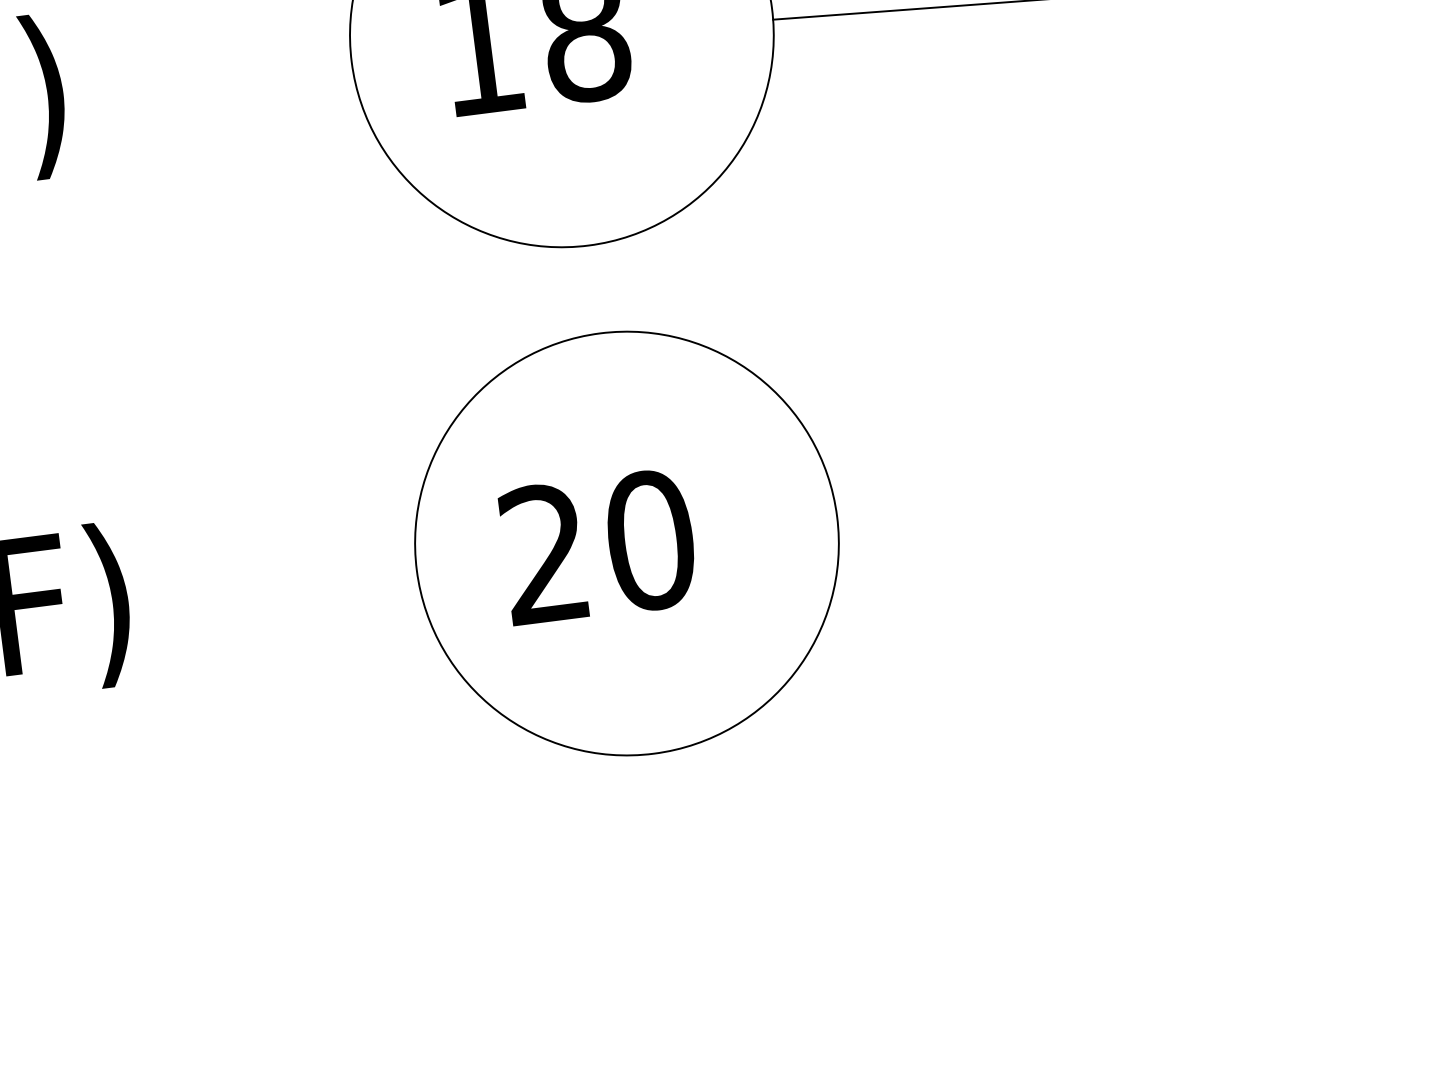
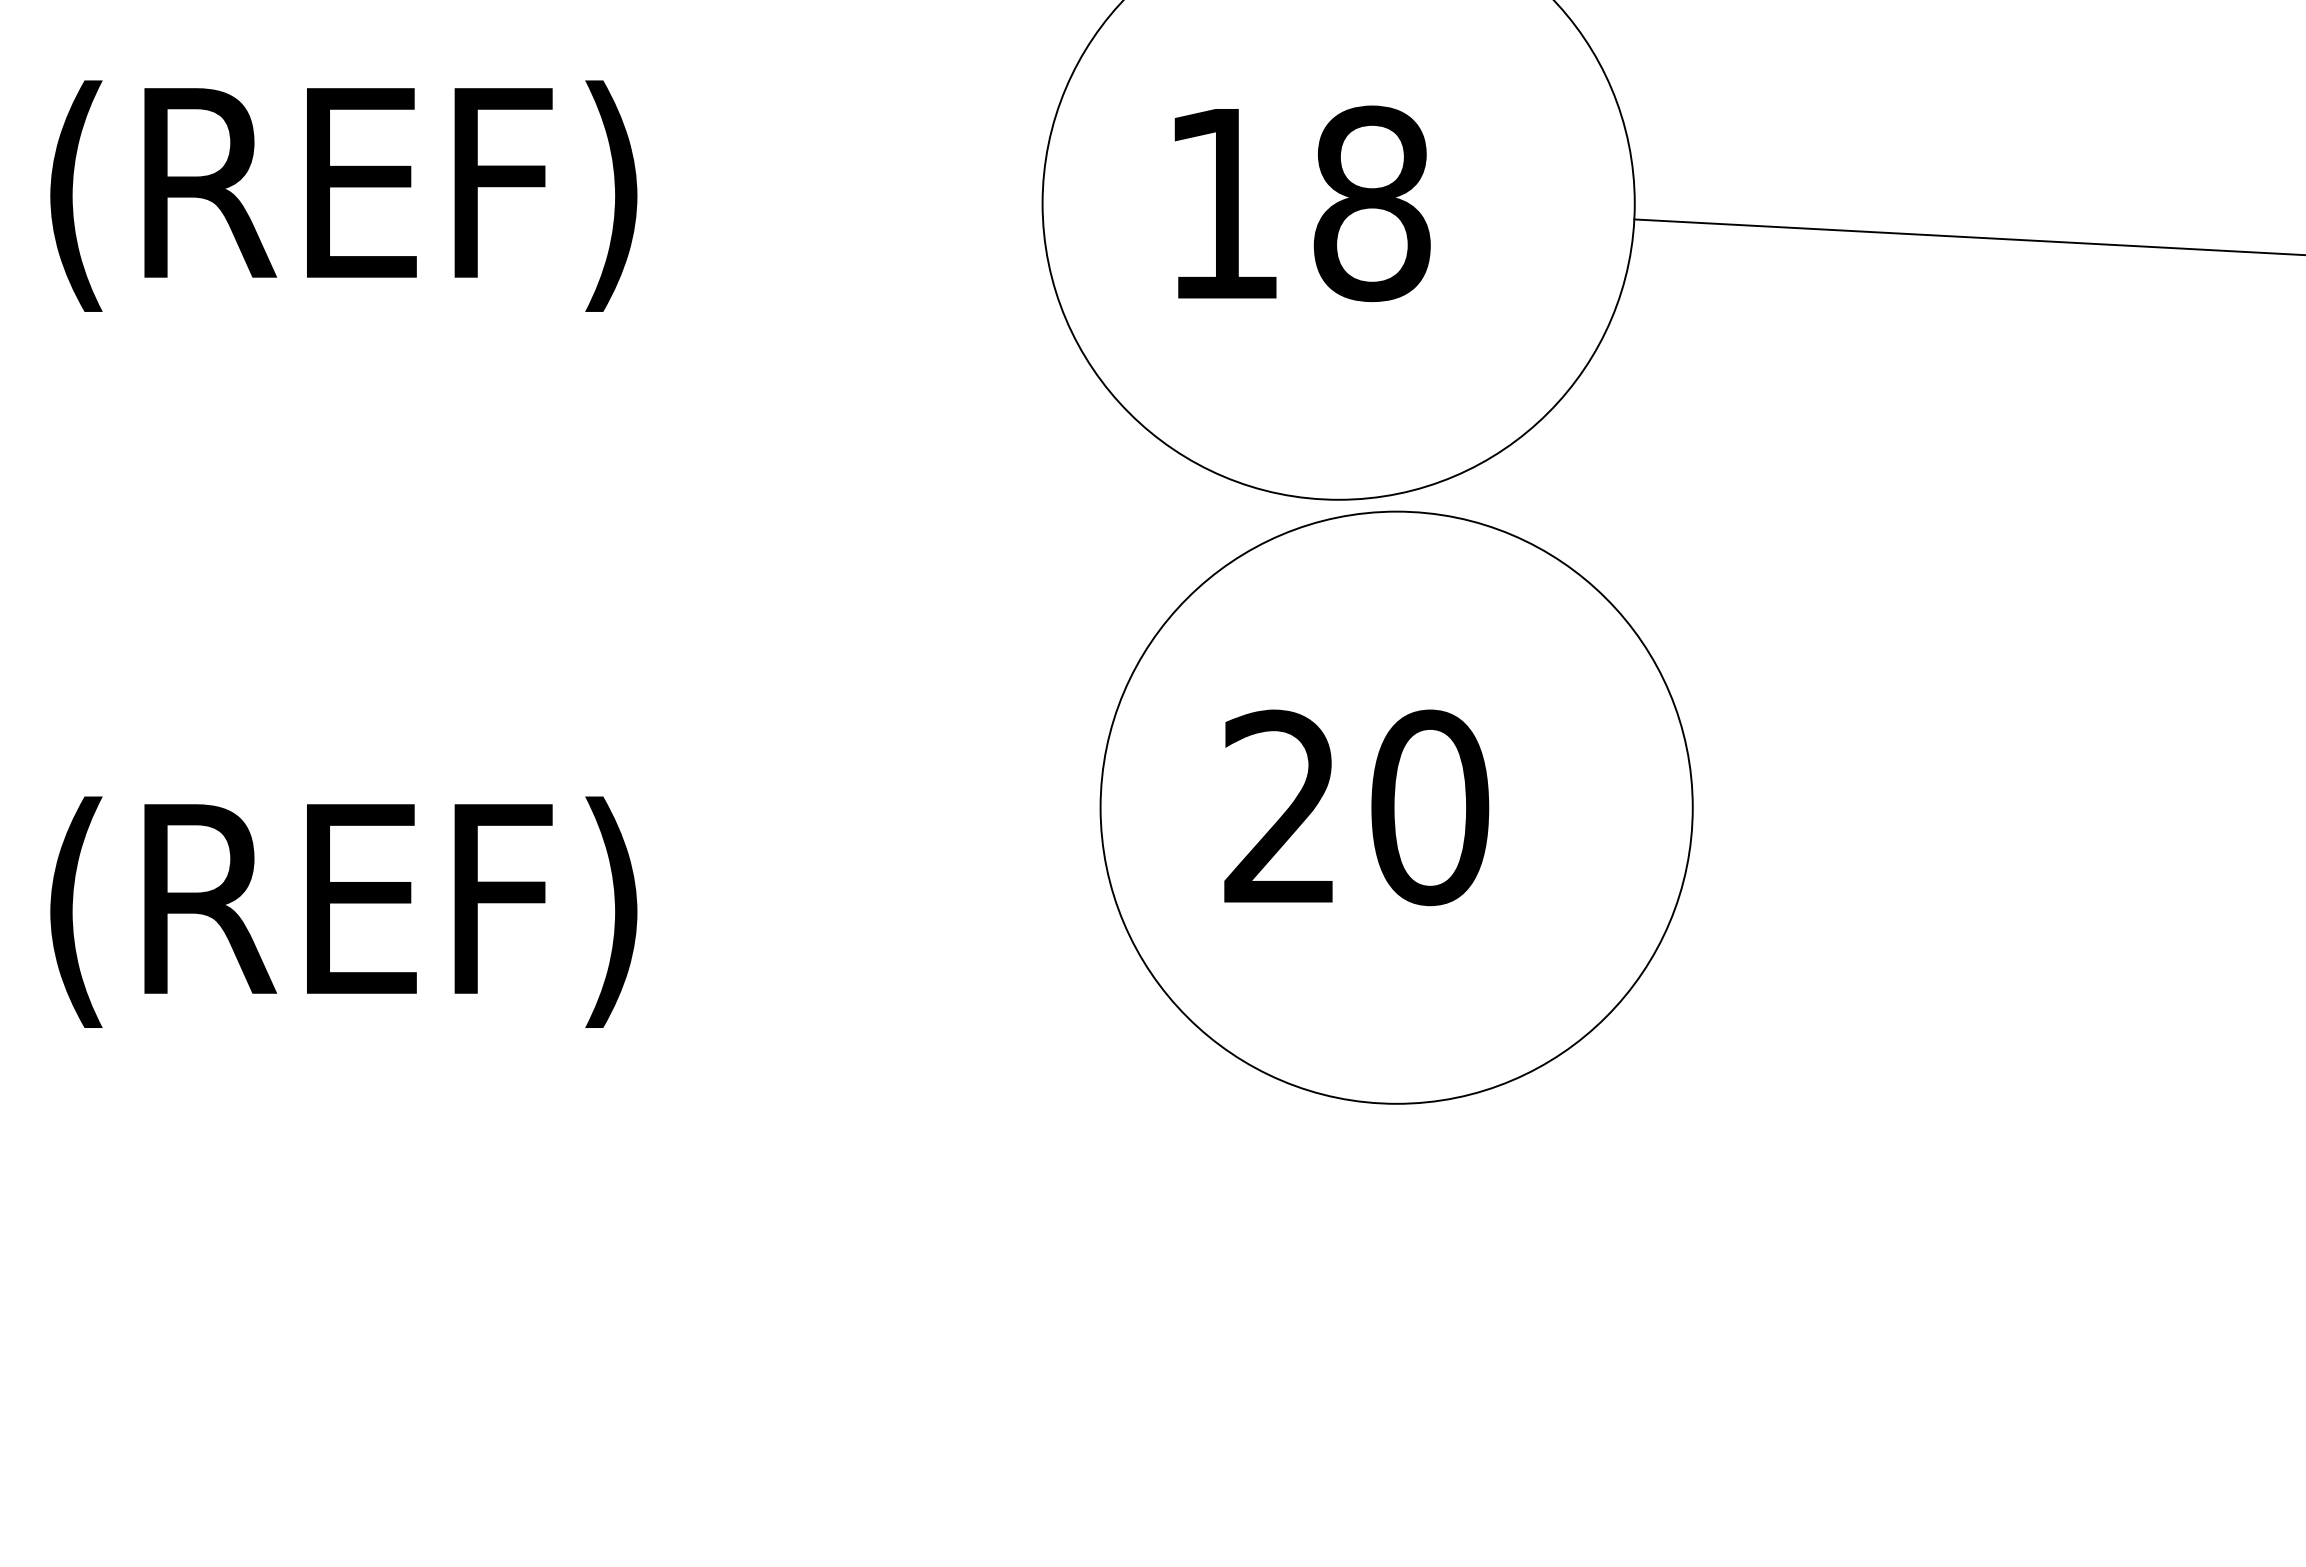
part: (626, 543) -> (1396, 807), moved

